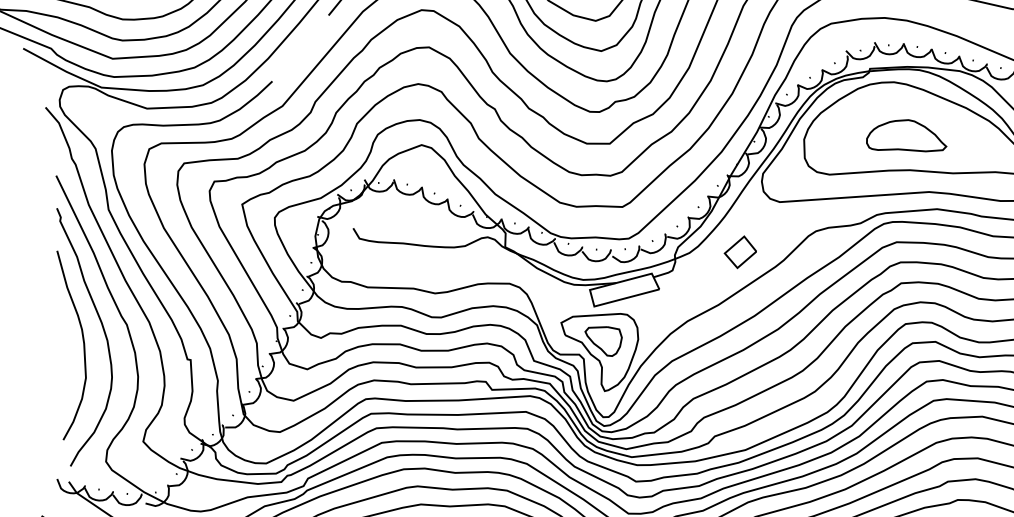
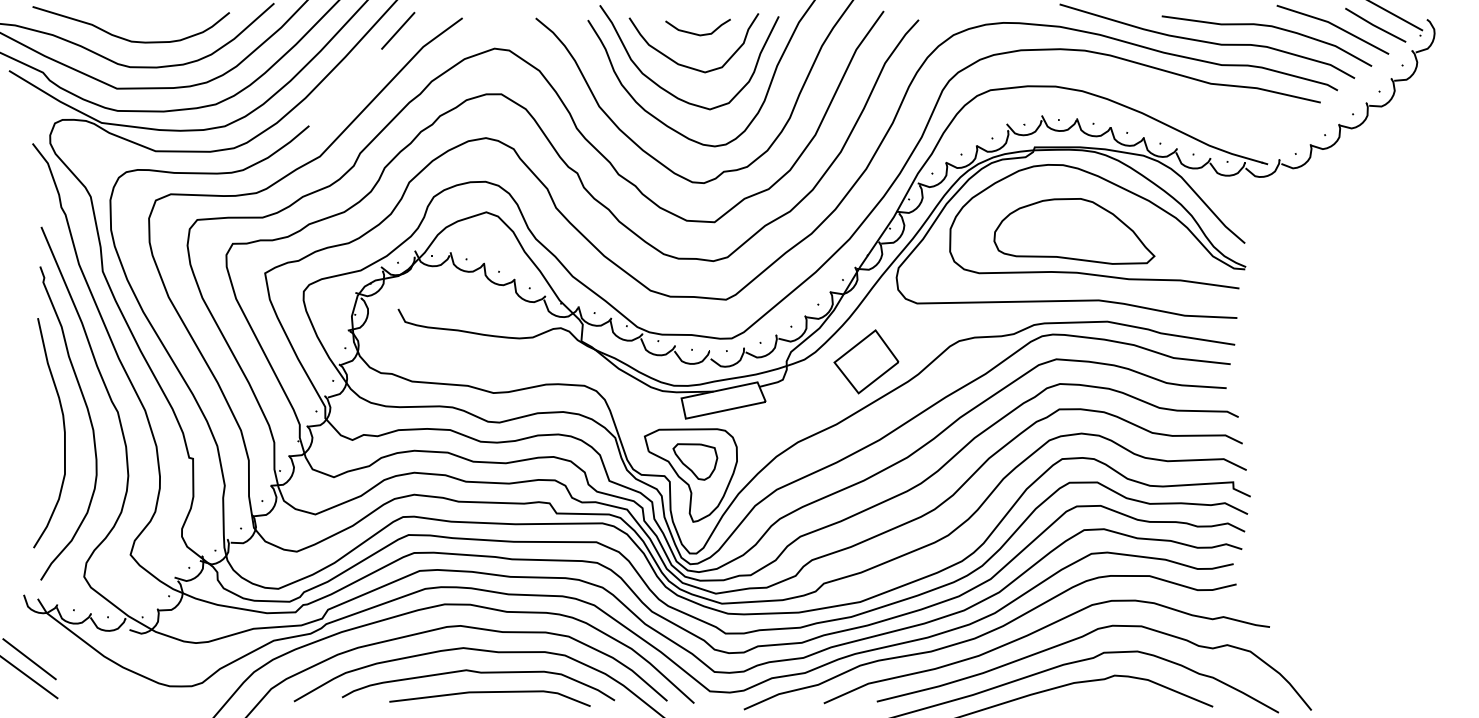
part: (906, 136) -> (1074, 231), size x1.67
part: (740, 251) -> (866, 361), size x1.67

